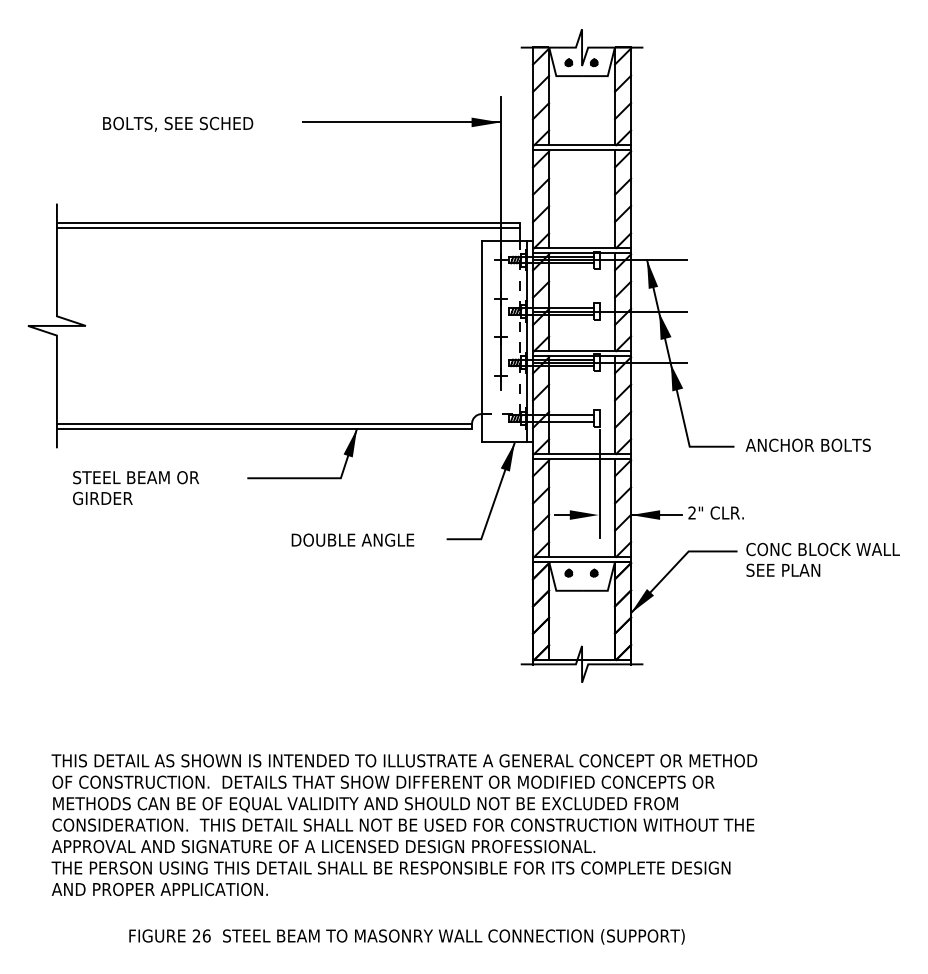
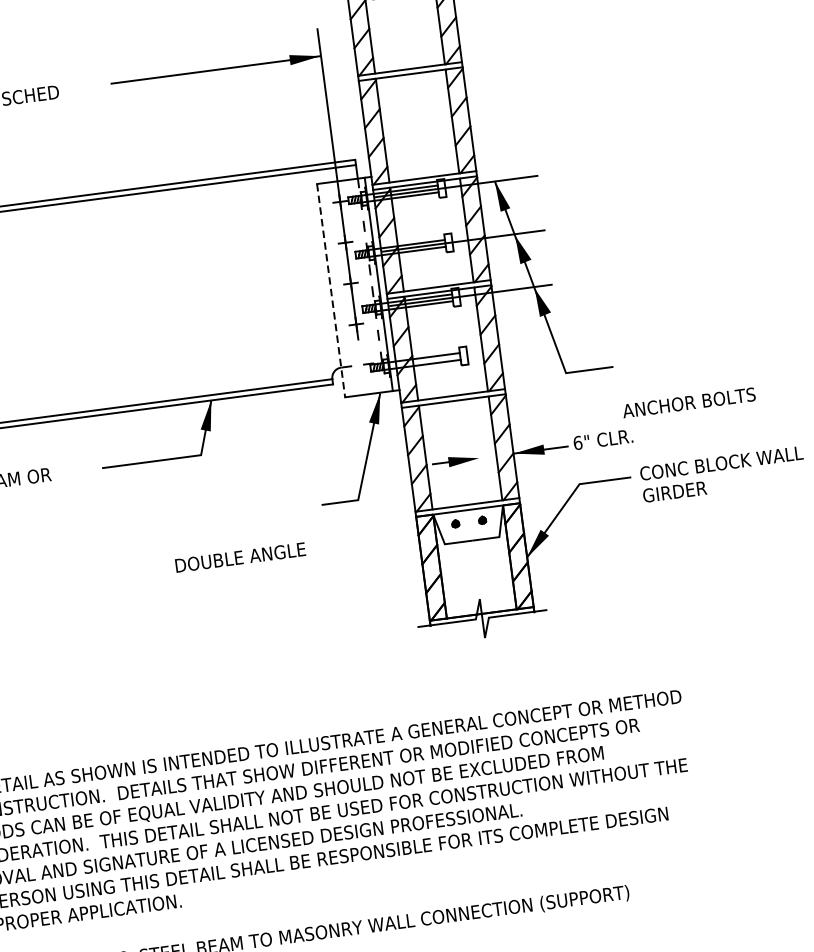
line: (481, 341) -> (330, 290), solid -> dashed
text: (807, 444) -> (688, 402), moved
line: (600, 483) -> (476, 424), removed
text: (692, 512) -> (578, 442), 2" -> 6"
text: (352, 539) -> (239, 556), moved
text: (783, 569) -> (682, 490), SEE PLAN -> GIRDER

